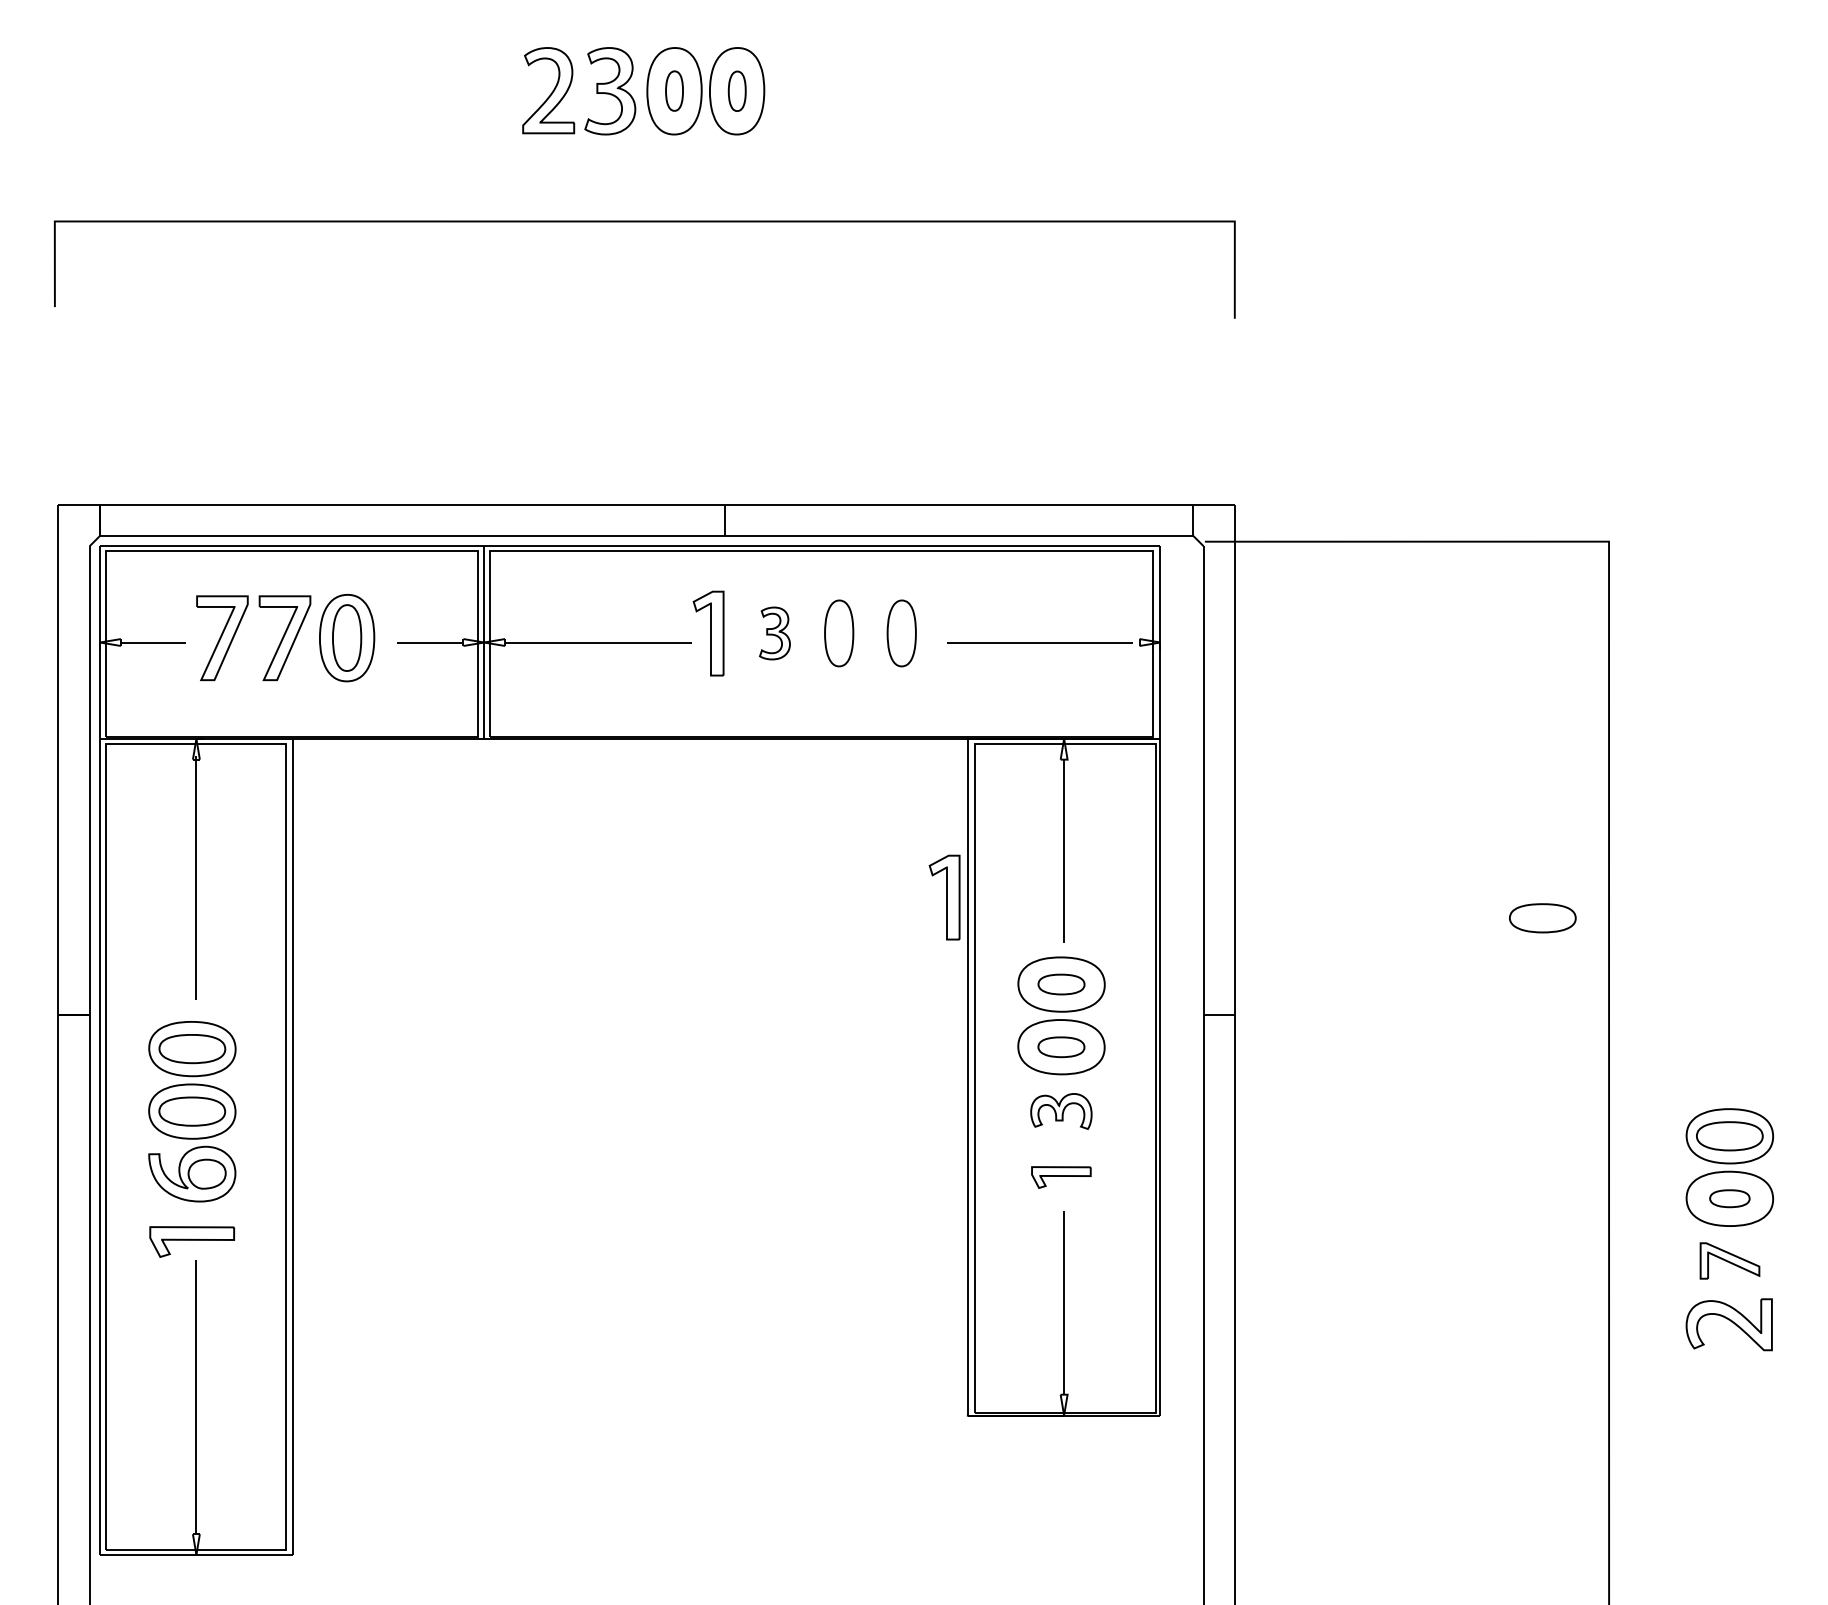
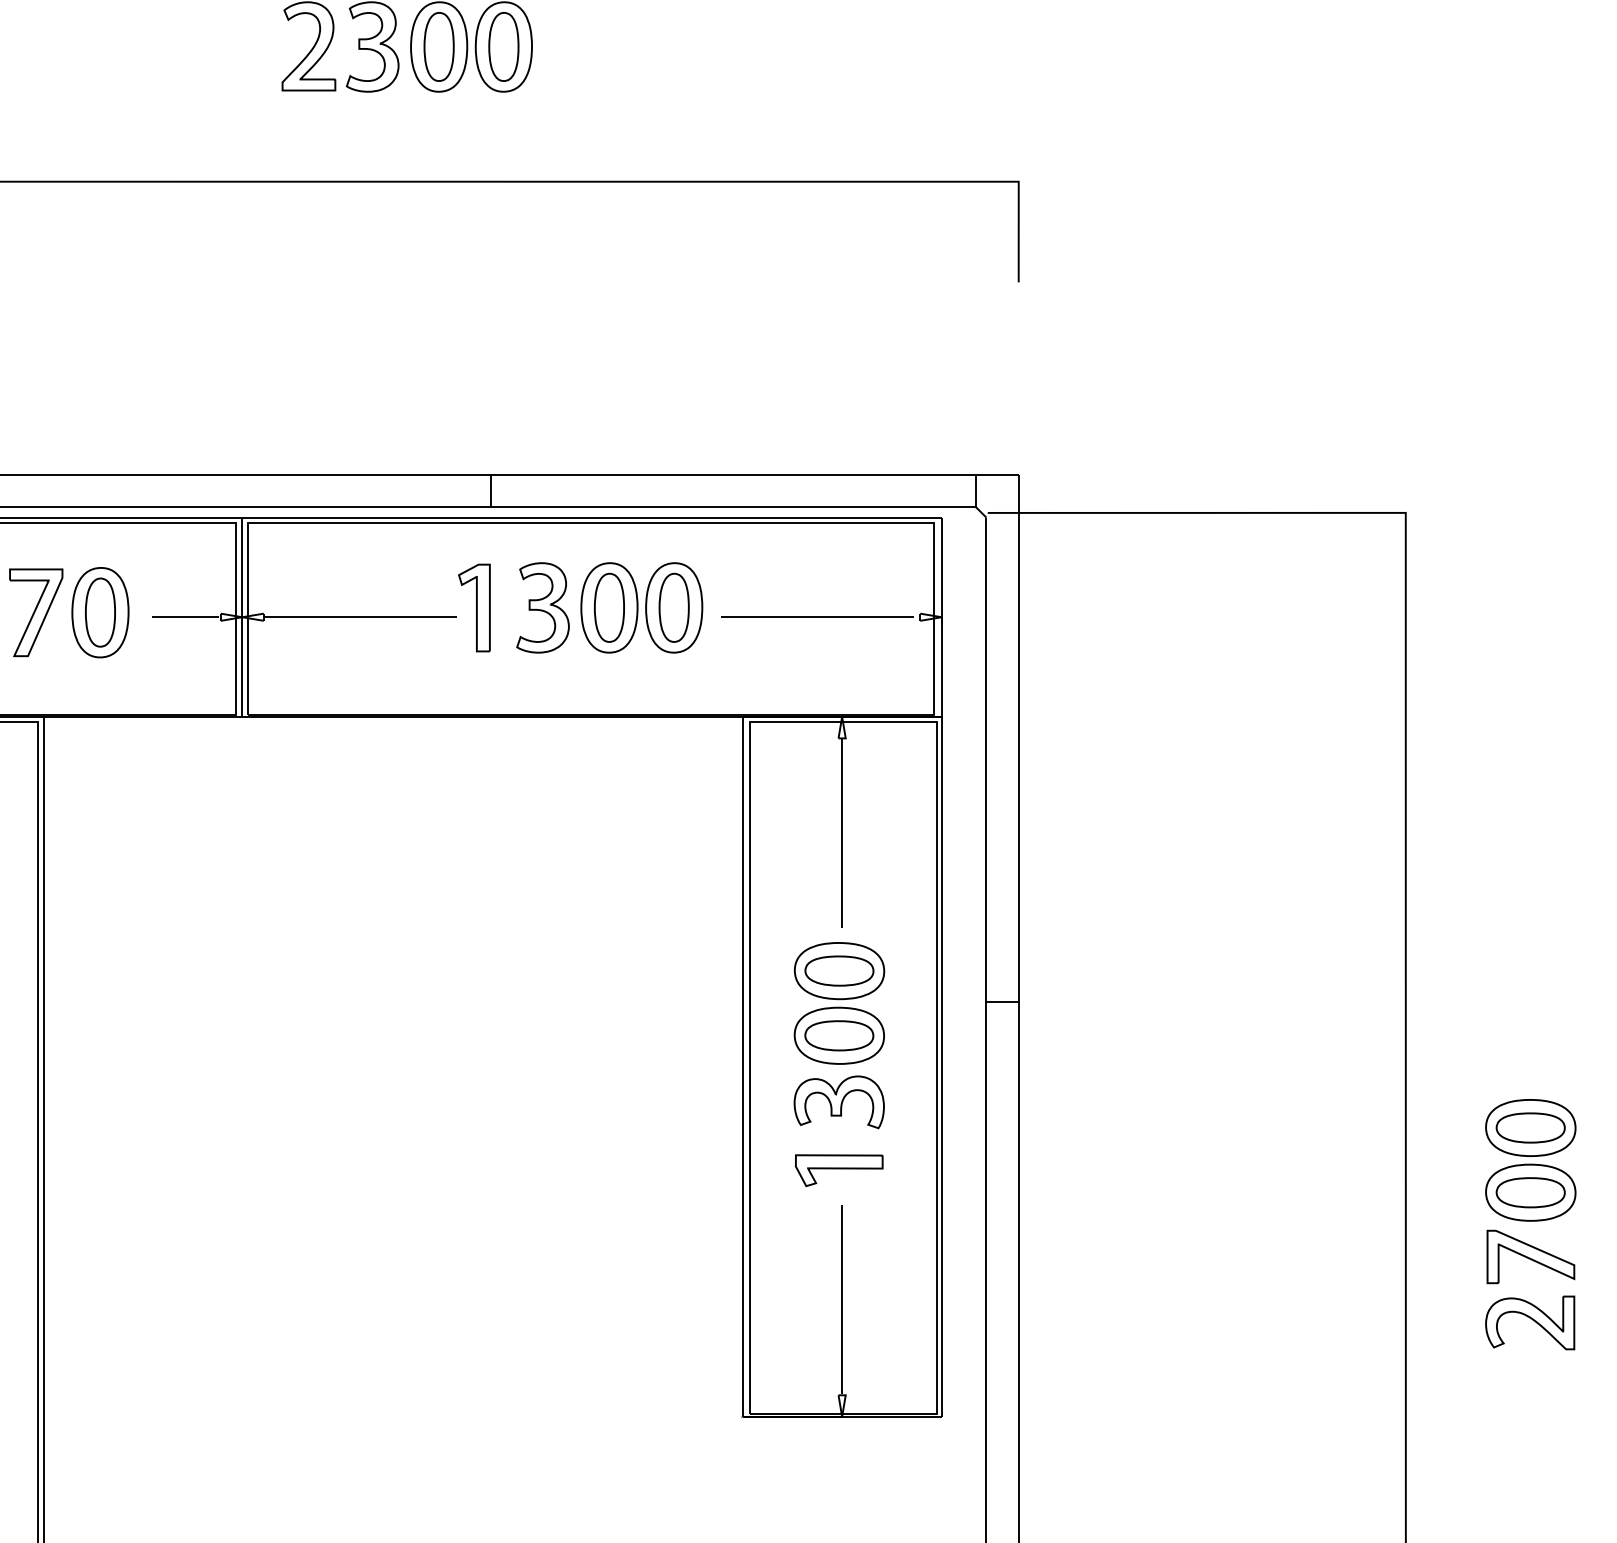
part: (674, 90) -> (439, 46), size x1.67
part: (737, 91) -> (504, 47), size x1.67
part: (774, 633) -> (542, 607), size x1.67
part: (870, 633) -> (641, 607), added
part: (944, 897) -> (718, 880), removed
part: (1542, 918) -> (1336, 902), removed
part: (1061, 984) -> (839, 970), size x1.43
part: (1061, 1047) -> (839, 1036), size x1.43
part: (1061, 1111) -> (839, 1102), size x1.43
part: (1061, 1177) -> (839, 1170), size x1.43
part: (1729, 1198) -> (1530, 1192), size x1.67
part: (1729, 1260) -> (1530, 1256), size x1.43

